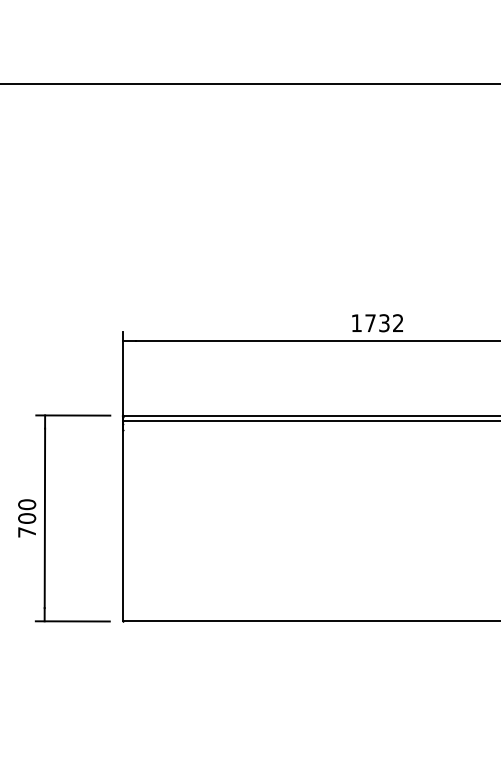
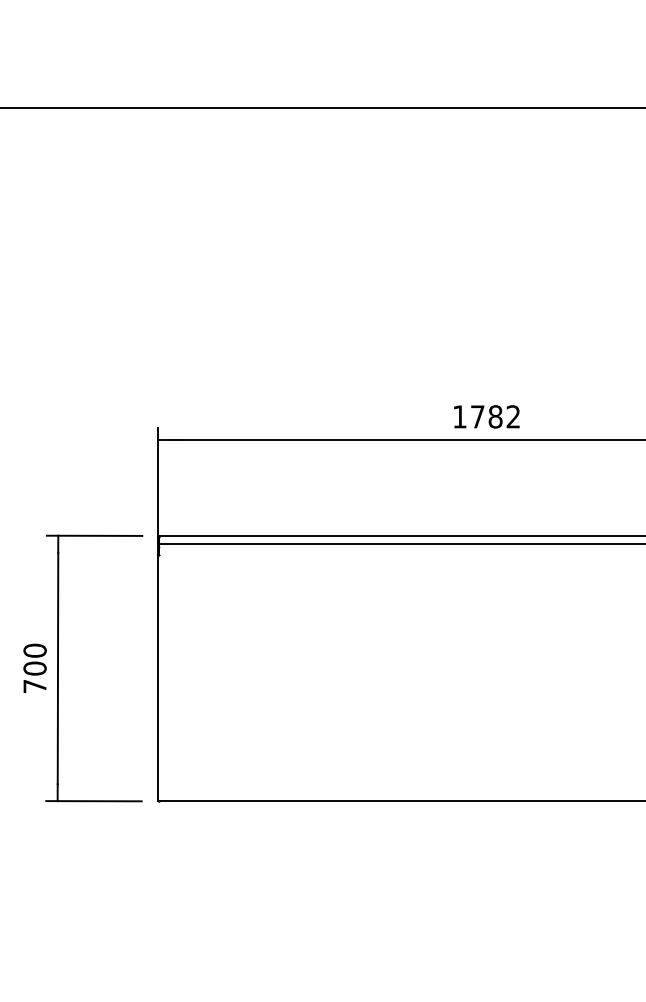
text: (384, 322) -> (495, 416), 1732 -> 1782

